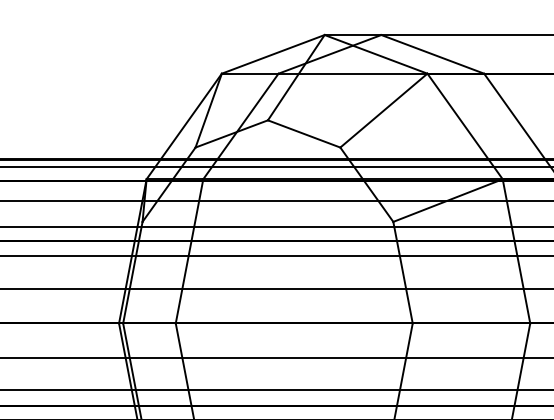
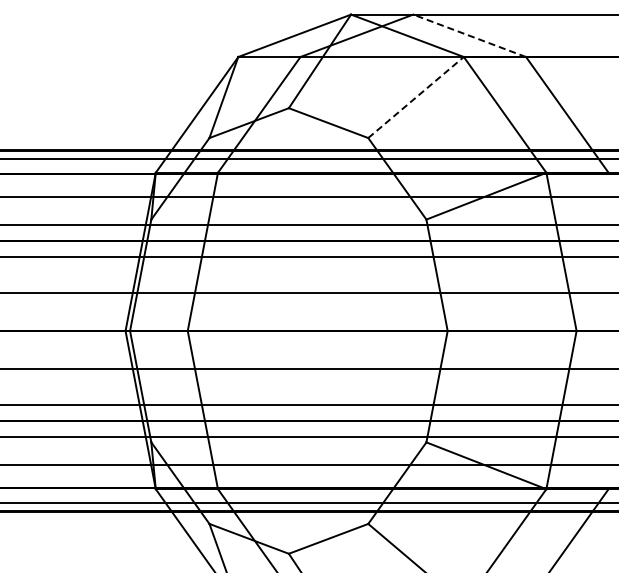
line: (432, 54) -> (469, 35), solid -> dashed
line: (384, 110) -> (416, 97), solid -> dashed

